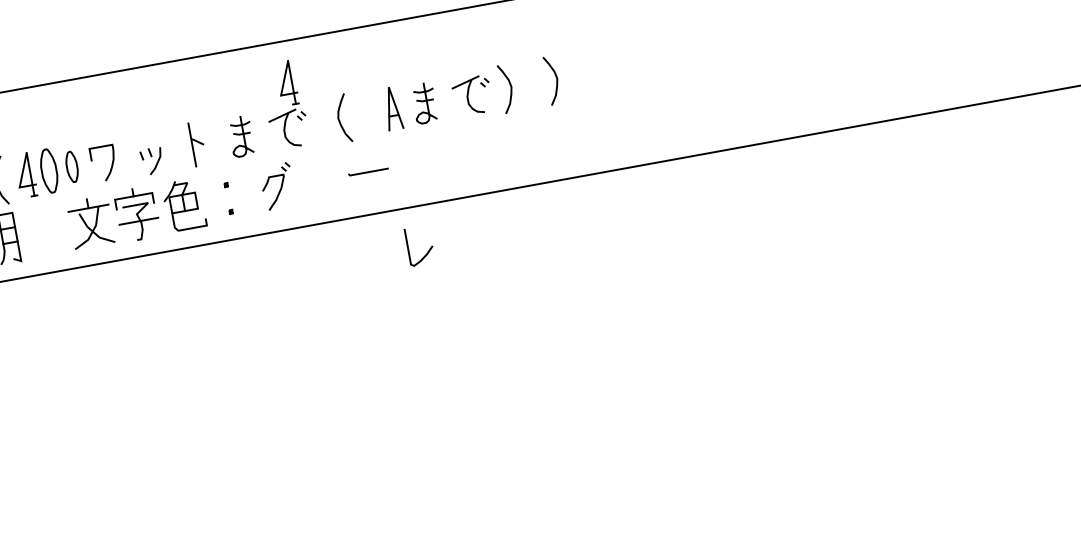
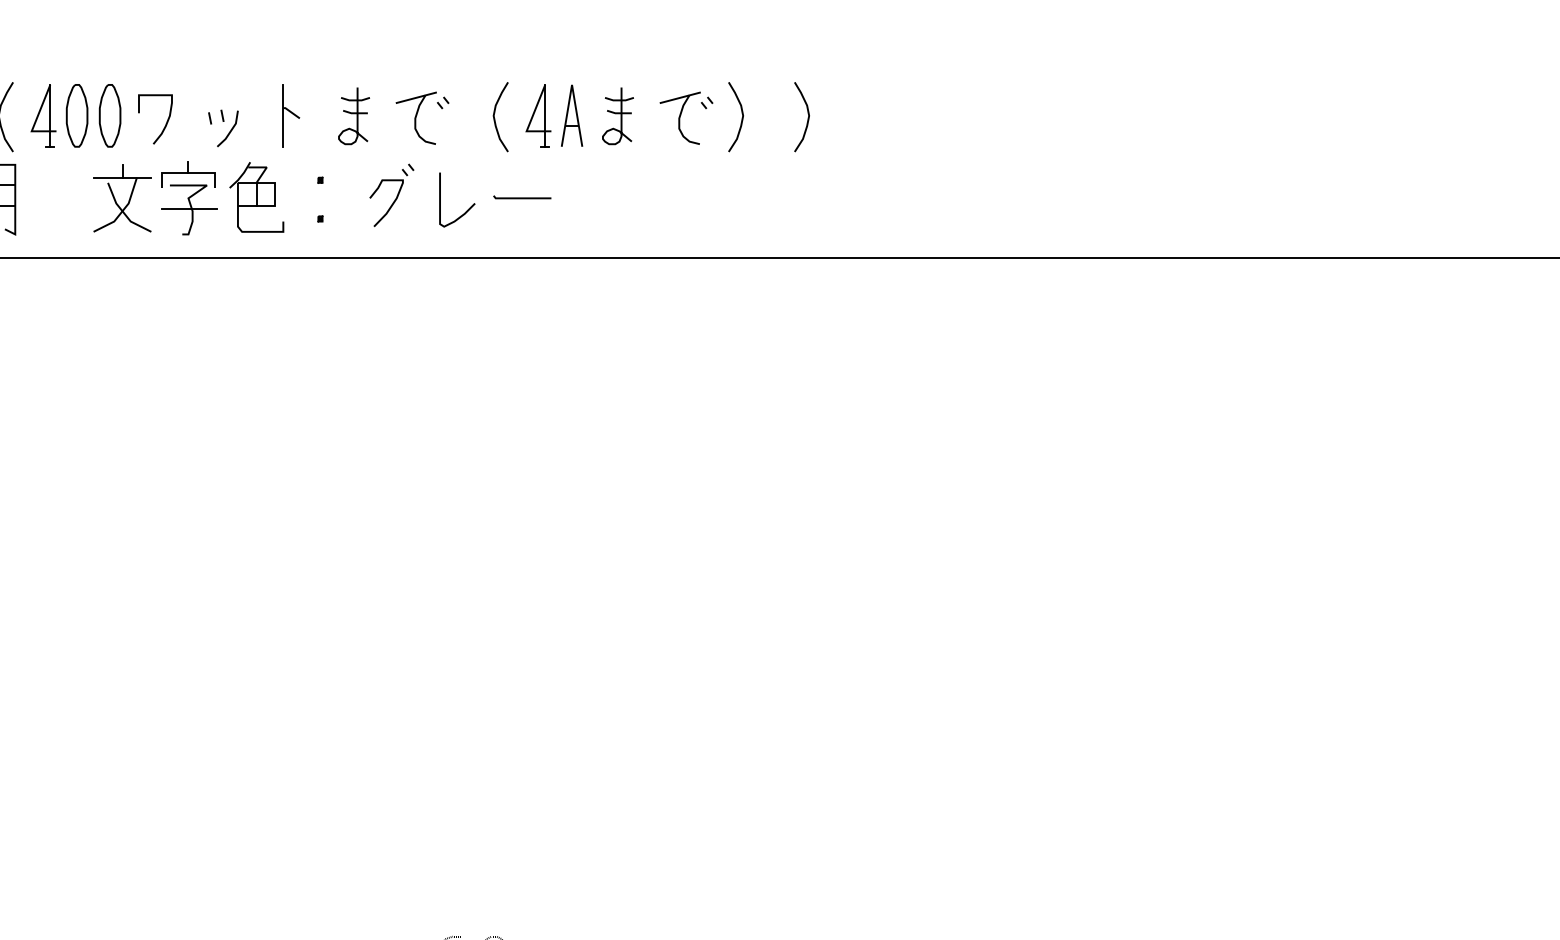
part: (287, 83) -> (538, 115), moved
part: (71, 166) -> (109, 115), size x1.43
curve: (428, 251) -> (467, 209), moved

